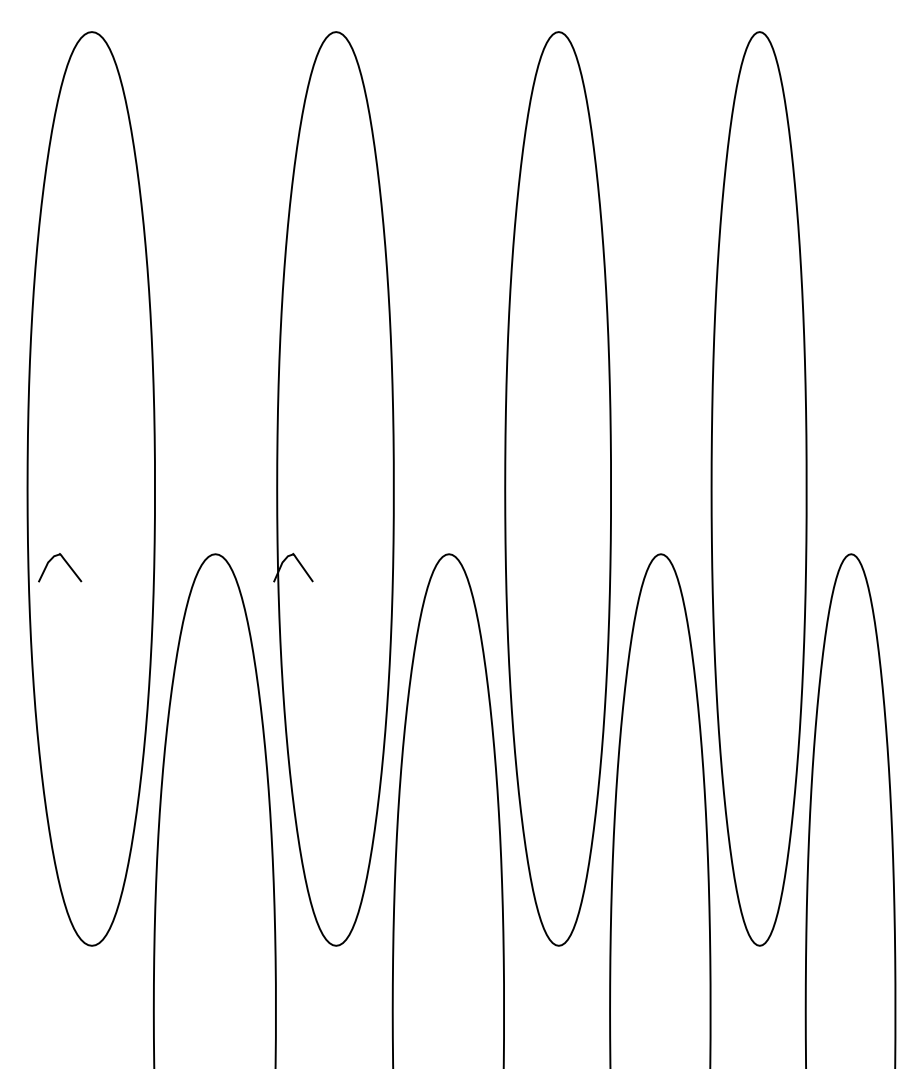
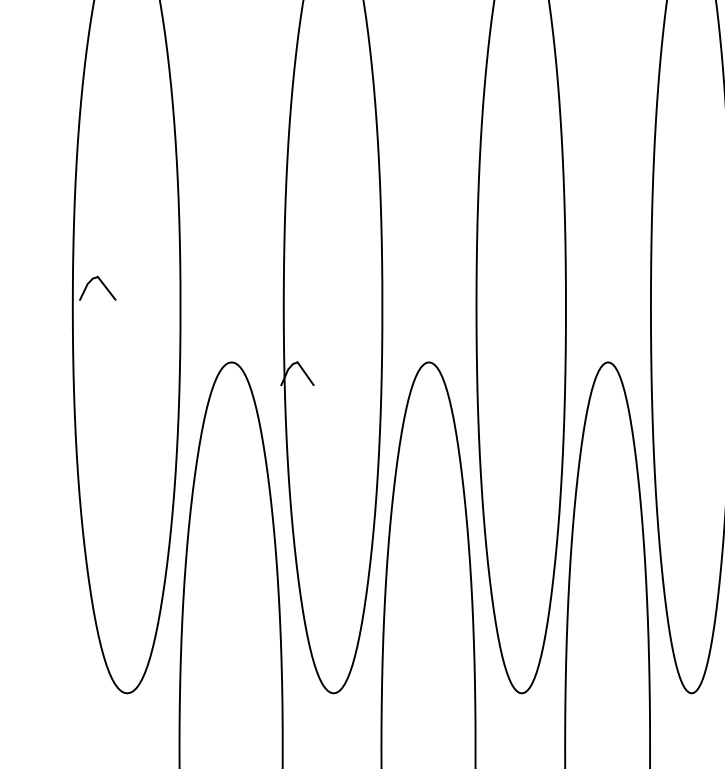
curve: (65, 562) -> (102, 283), moved

